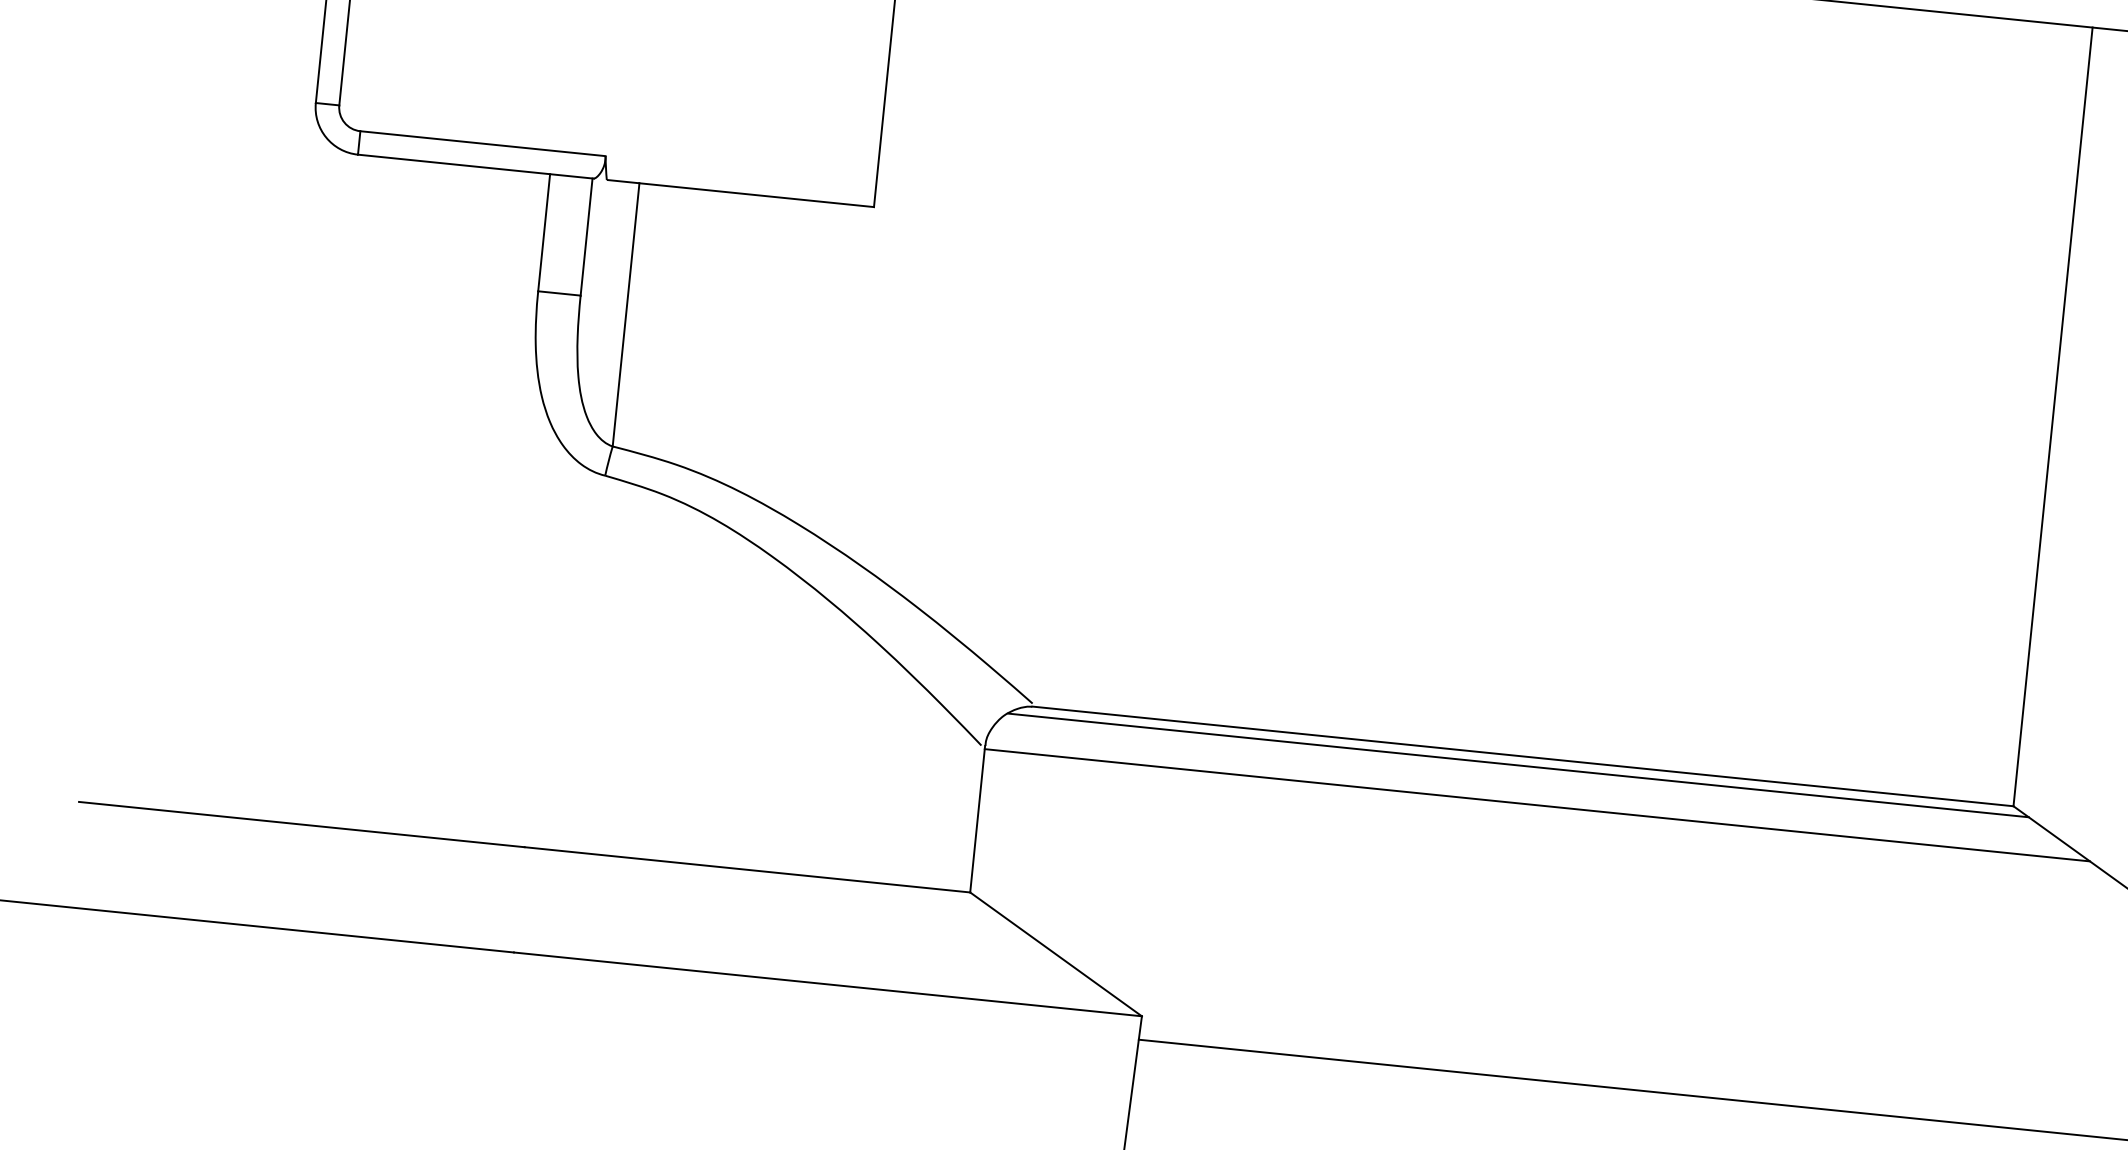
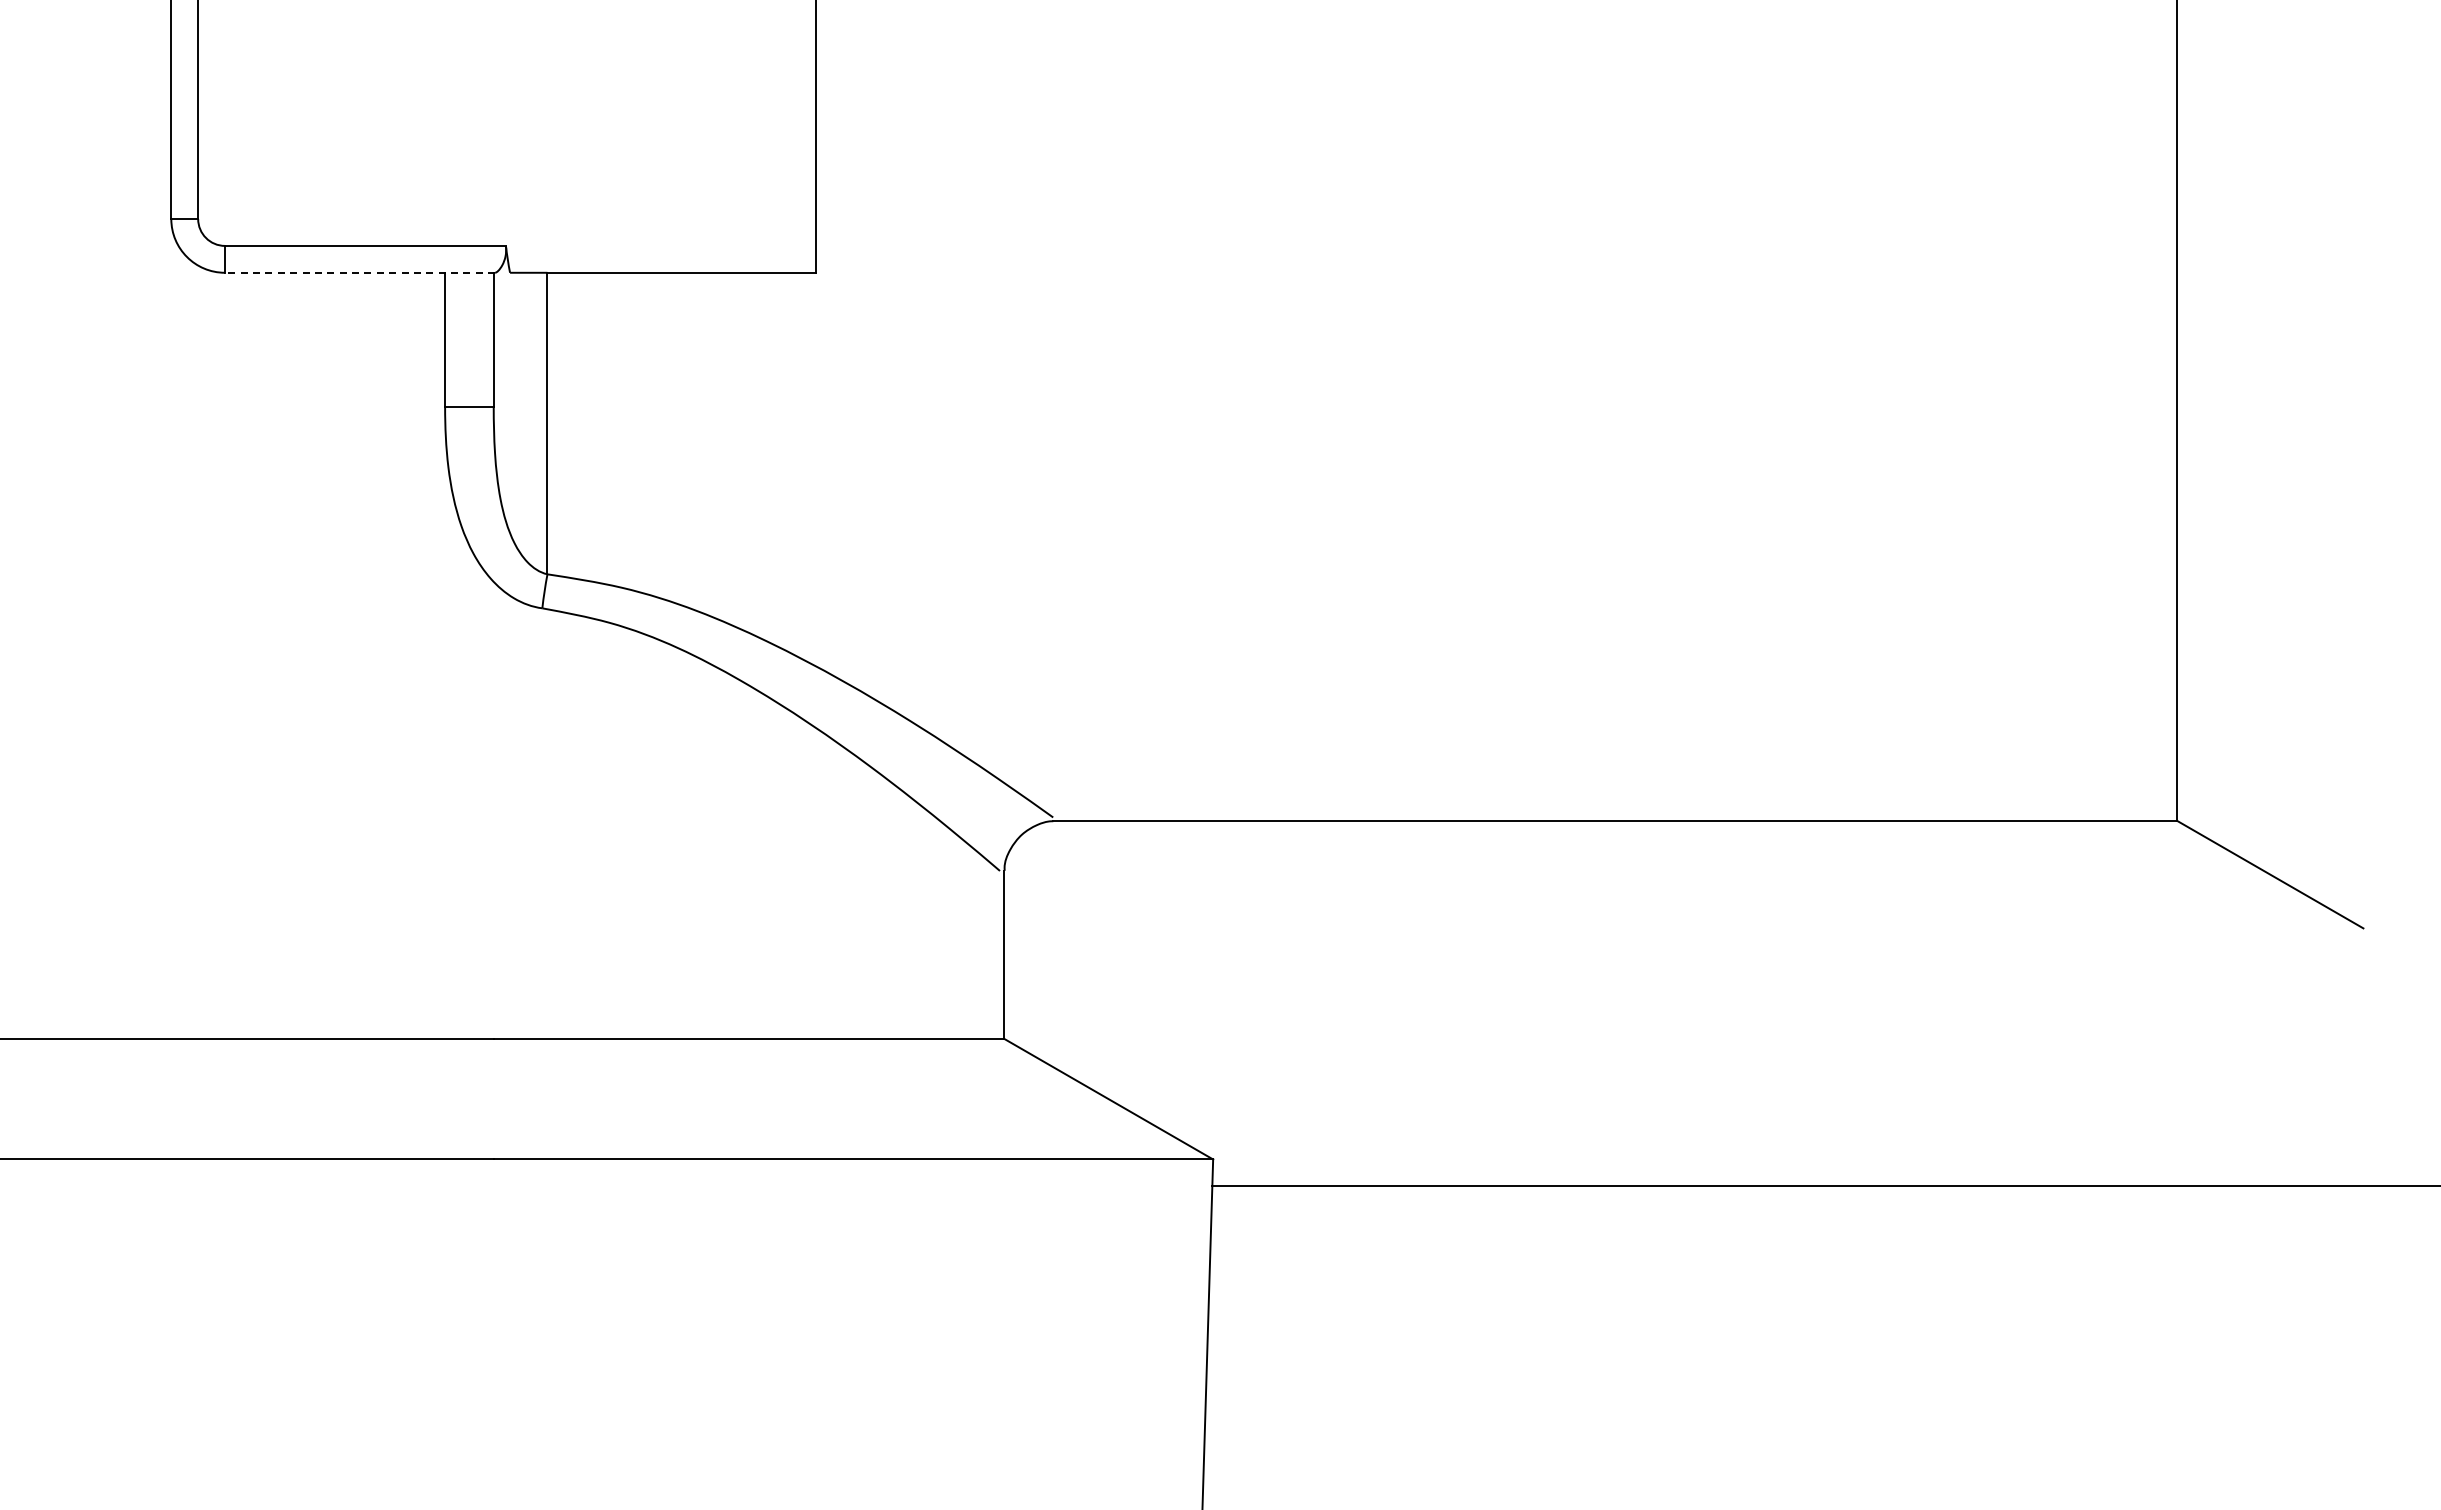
line: (475, 166) -> (359, 272), solid -> dashed
line: (1517, 765) -> (1610, 831), removed
line: (1537, 805) -> (1637, 874), removed

